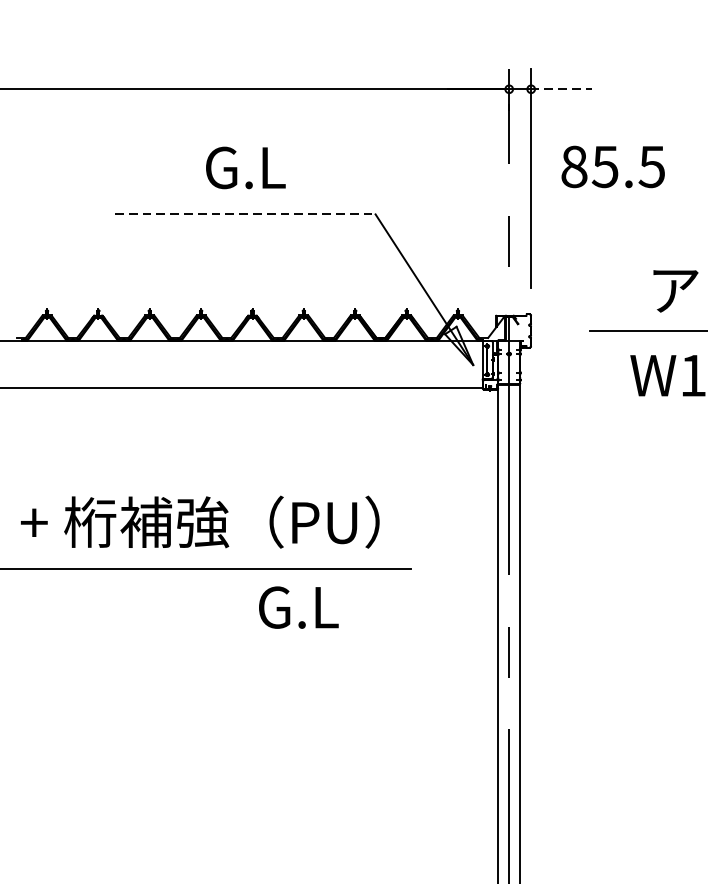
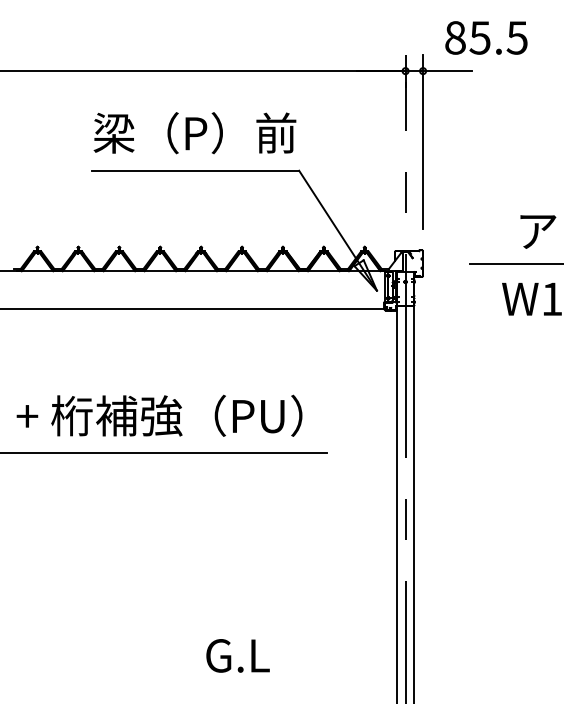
line: (561, 89) -> (447, 71), dashed -> solid
text: (613, 166) -> (486, 37), moved
text: (244, 167) -> (194, 133), G.L -> 梁（P）前
line: (245, 214) -> (195, 170), dashed -> solid
text: (298, 607) -> (237, 655), moved

